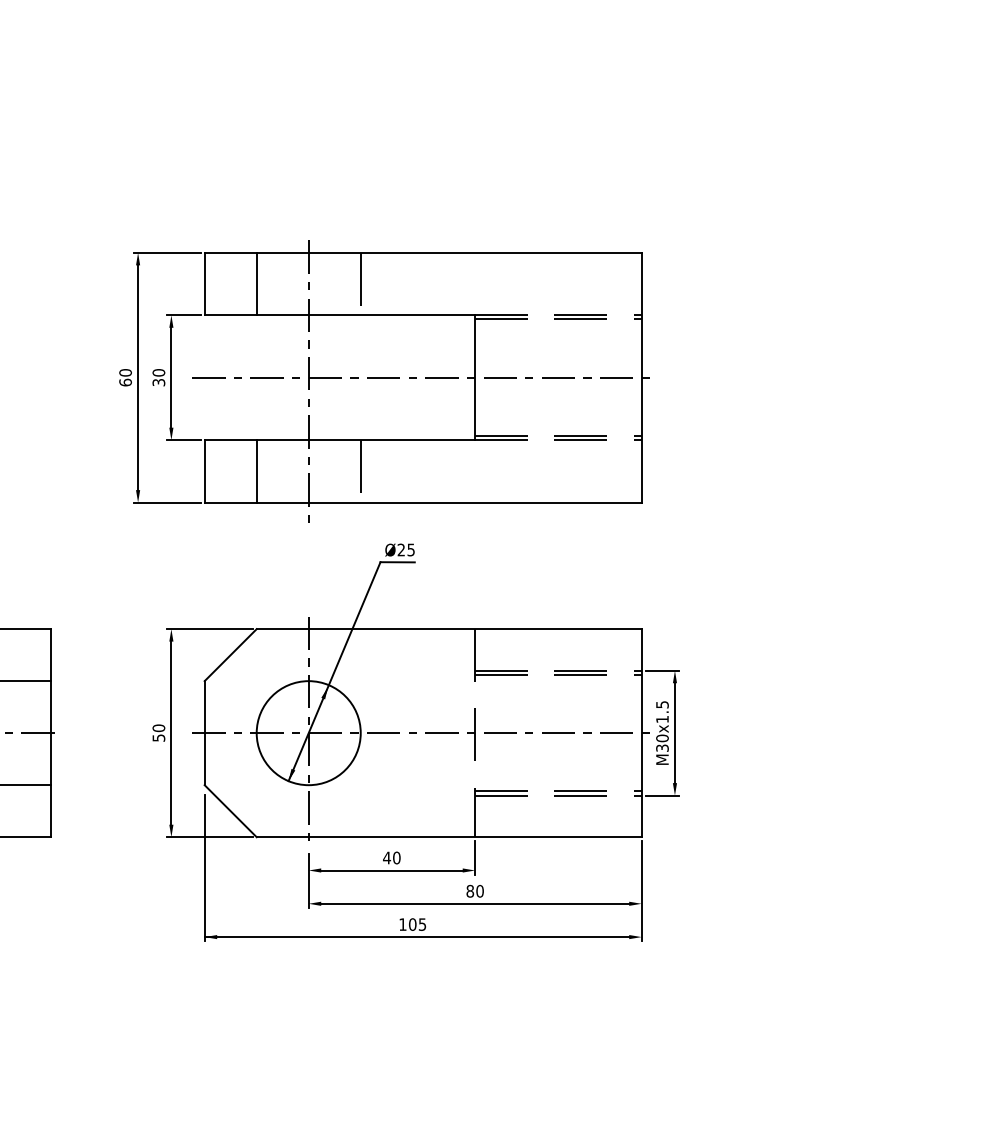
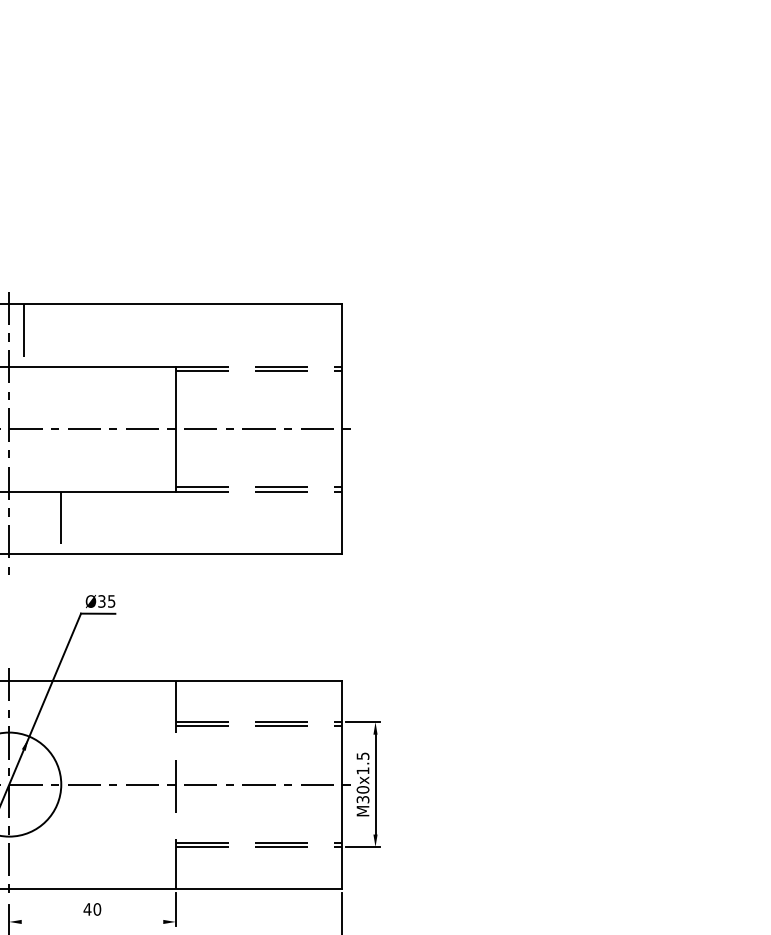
line: (360, 283) -> (24, 334), moved
text: (400, 550) -> (101, 601), Ø25 -> Ø35
line: (391, 870) -> (92, 921), removed

